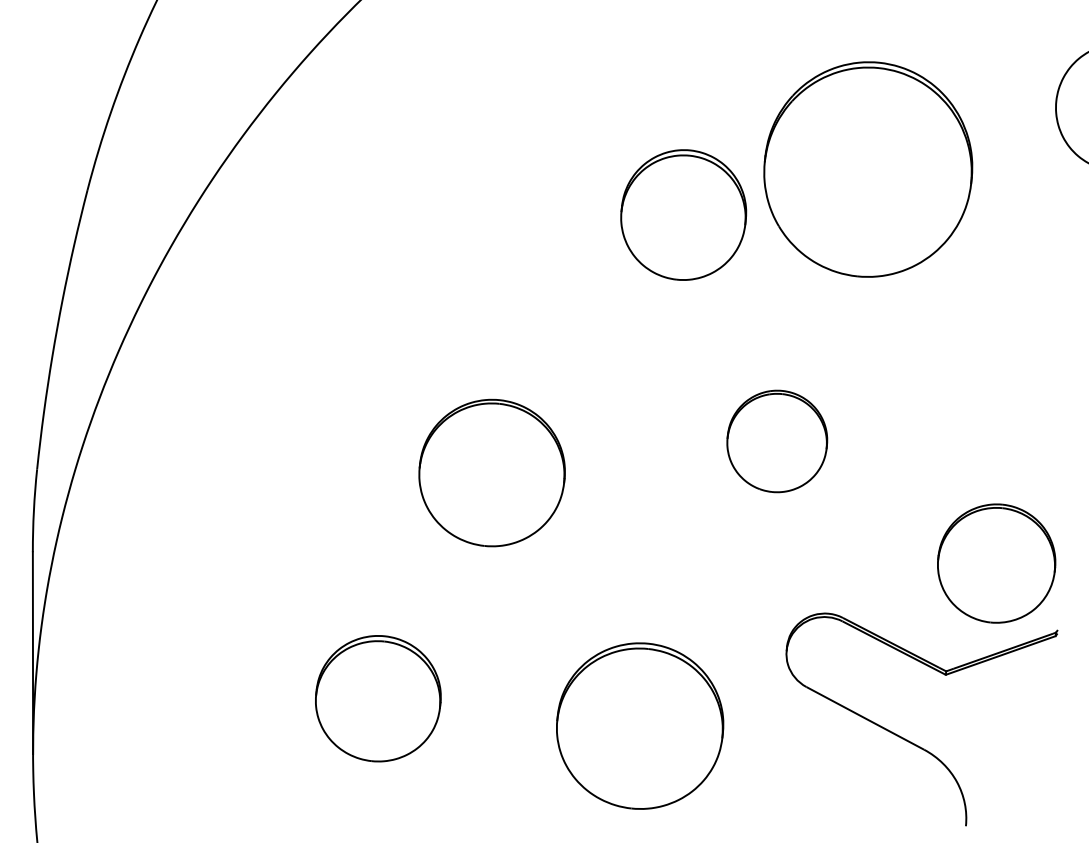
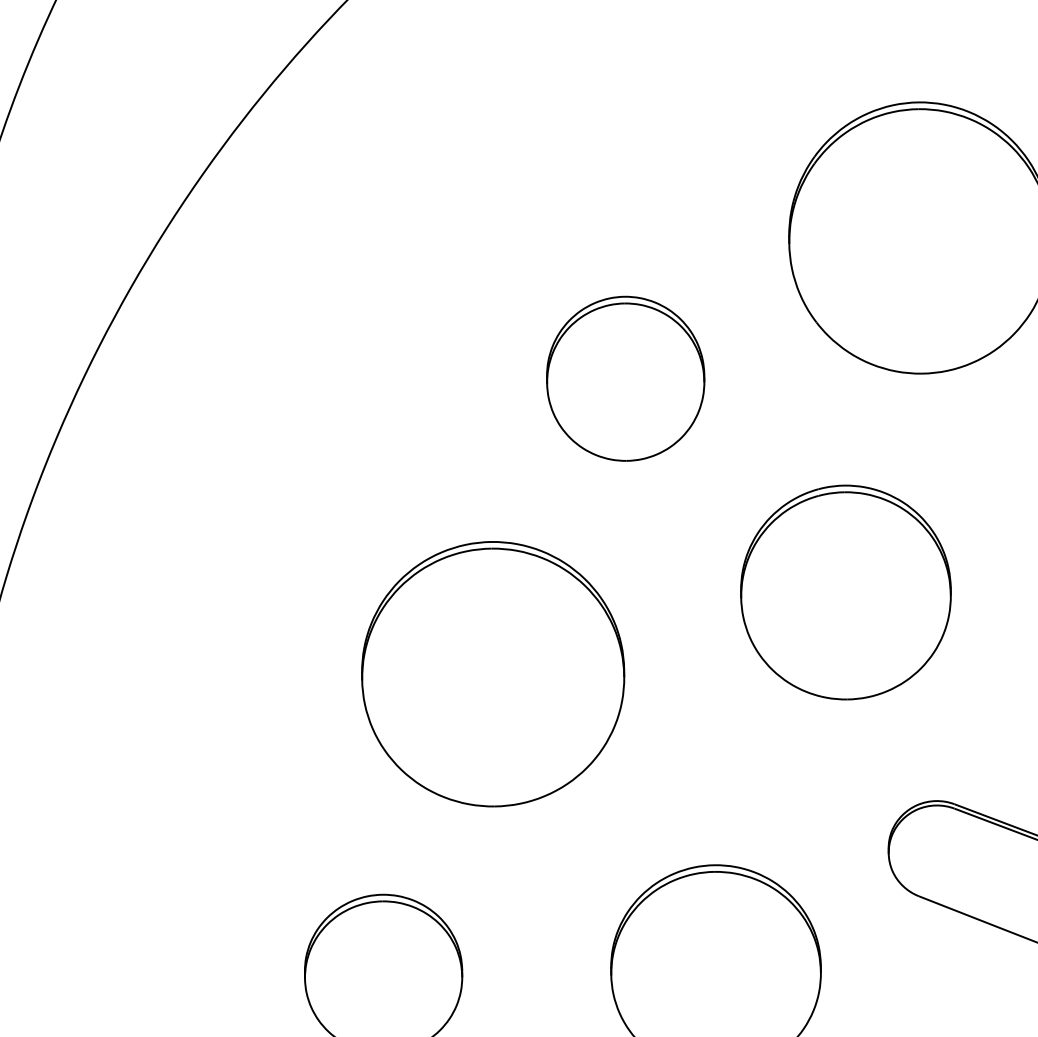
part: (683, 214) -> (625, 378), moved
part: (777, 441) -> (846, 592), size x1.67
part: (491, 472) -> (492, 673), size x1.43

